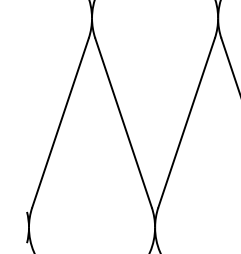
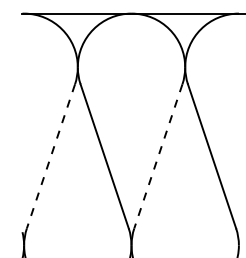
line: (59, 123) -> (50, 156), solid -> dashed
line: (186, 123) -> (158, 156), solid -> dashed

